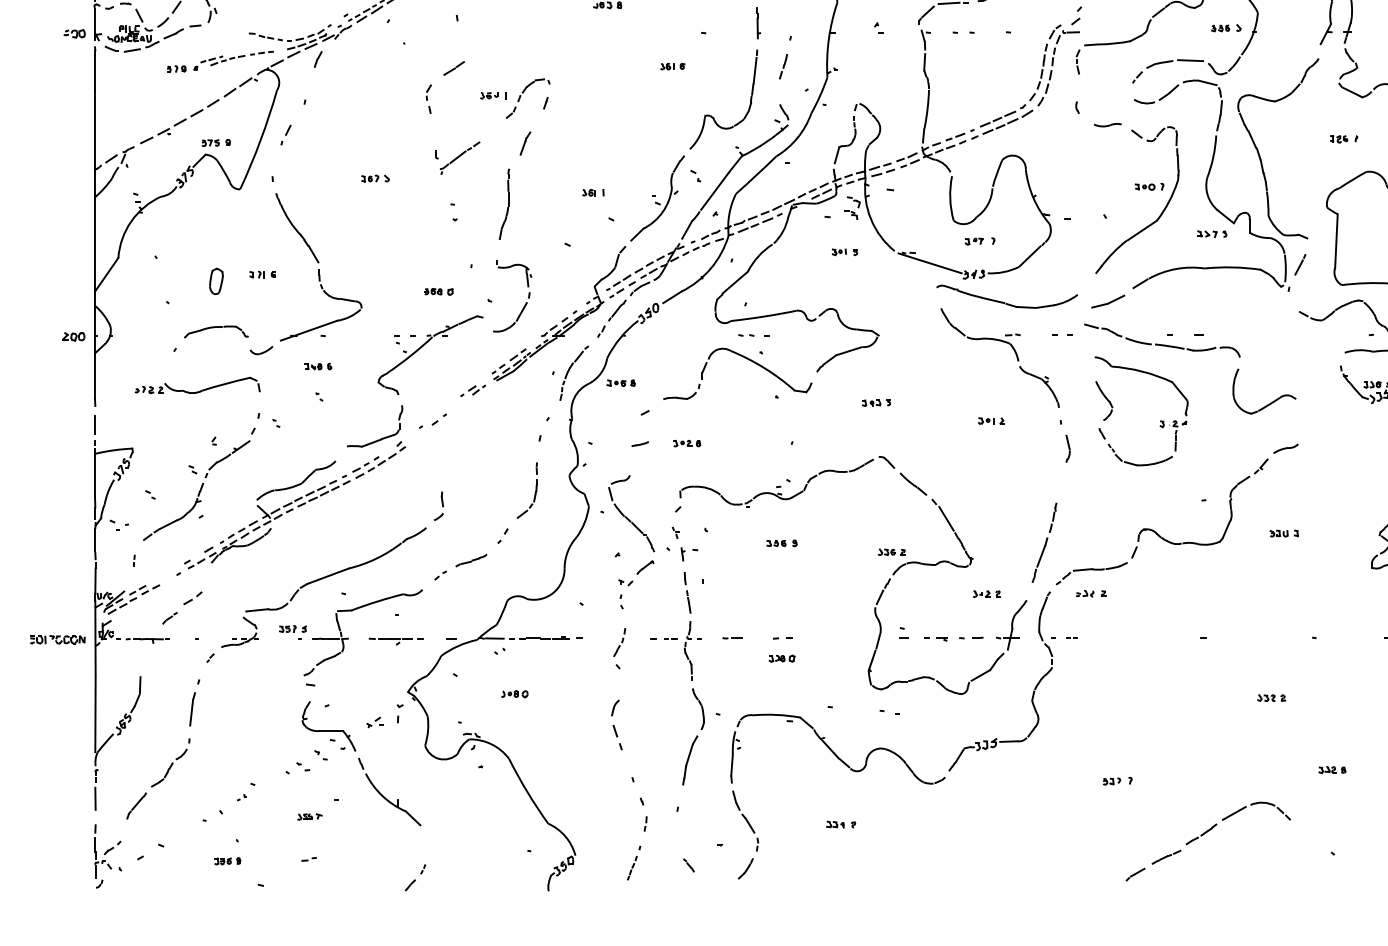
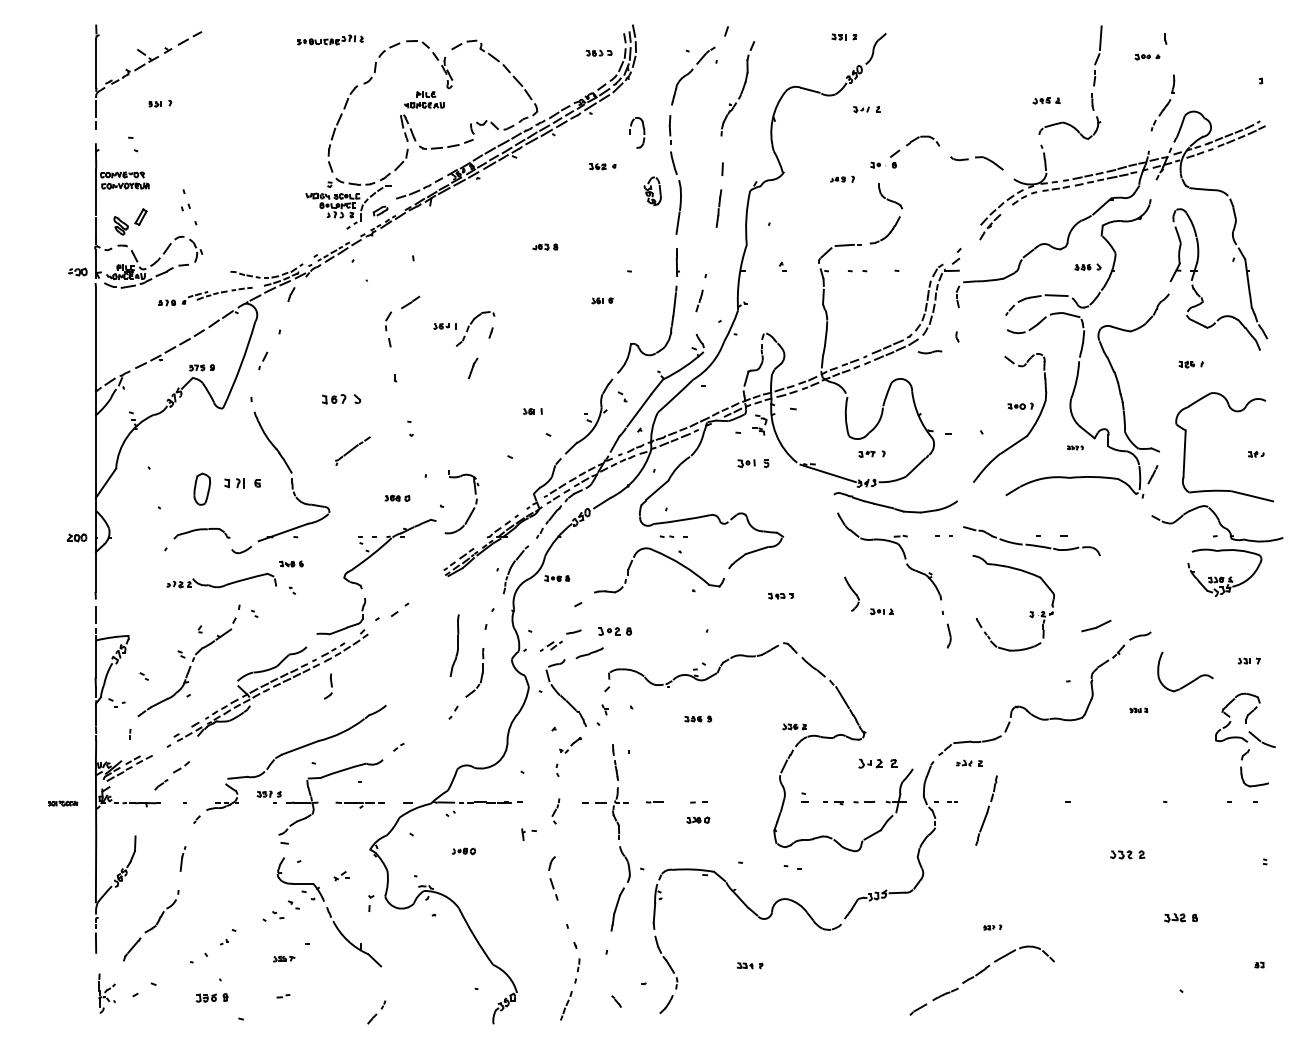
part: (428, 99) -> (388, 329), size x1.4
part: (1107, 125) -> (929, 352), moved
part: (459, 157) -> (352, 450), moved
part: (375, 177) -> (341, 398), size x1.6
part: (504, 204) -> (454, 645), moved
part: (1212, 233) -> (1075, 447), size x0.6
part: (844, 252) -> (753, 463), size x1.4
part: (262, 274) -> (242, 483), size x1.6
part: (215, 281) -> (201, 489), size x1.4
part: (1108, 301) -> (1096, 625), moved
part: (197, 385) -> (221, 580), moved
part: (473, 389) -> (551, 645), moved
part: (1103, 400) -> (851, 593), moved
part: (1270, 402) -> (1190, 681), moved
part: (432, 420) -> (391, 611), size x1.4
part: (686, 443) -> (614, 631), size x1.4
part: (439, 506) -> (328, 686), moved
part: (1283, 533) -> (1138, 710), size x0.7
part: (1044, 542) -> (986, 810), moved
part: (688, 554) -> (528, 834), moved
line: (471, 560) -> (589, 653), moved
part: (636, 573) -> (570, 745), size x0.7
part: (986, 594) -> (877, 763), size x1.6
part: (57, 639) -> (62, 803), size x0.6
part: (619, 648) -> (555, 811), size x0.7
part: (1271, 697) -> (1127, 854), size x1.4
part: (194, 702) -> (182, 858), size x0.6
part: (400, 713) -> (371, 903), moved
part: (1331, 769) -> (1180, 917), size x1.4
part: (1117, 780) -> (992, 927), size x0.7
part: (1205, 834) -> (979, 974), moved
part: (108, 856) -> (107, 993), size x0.7
part: (227, 860) -> (211, 997), size x1.4
part: (634, 863) -> (568, 999), size x1.4

